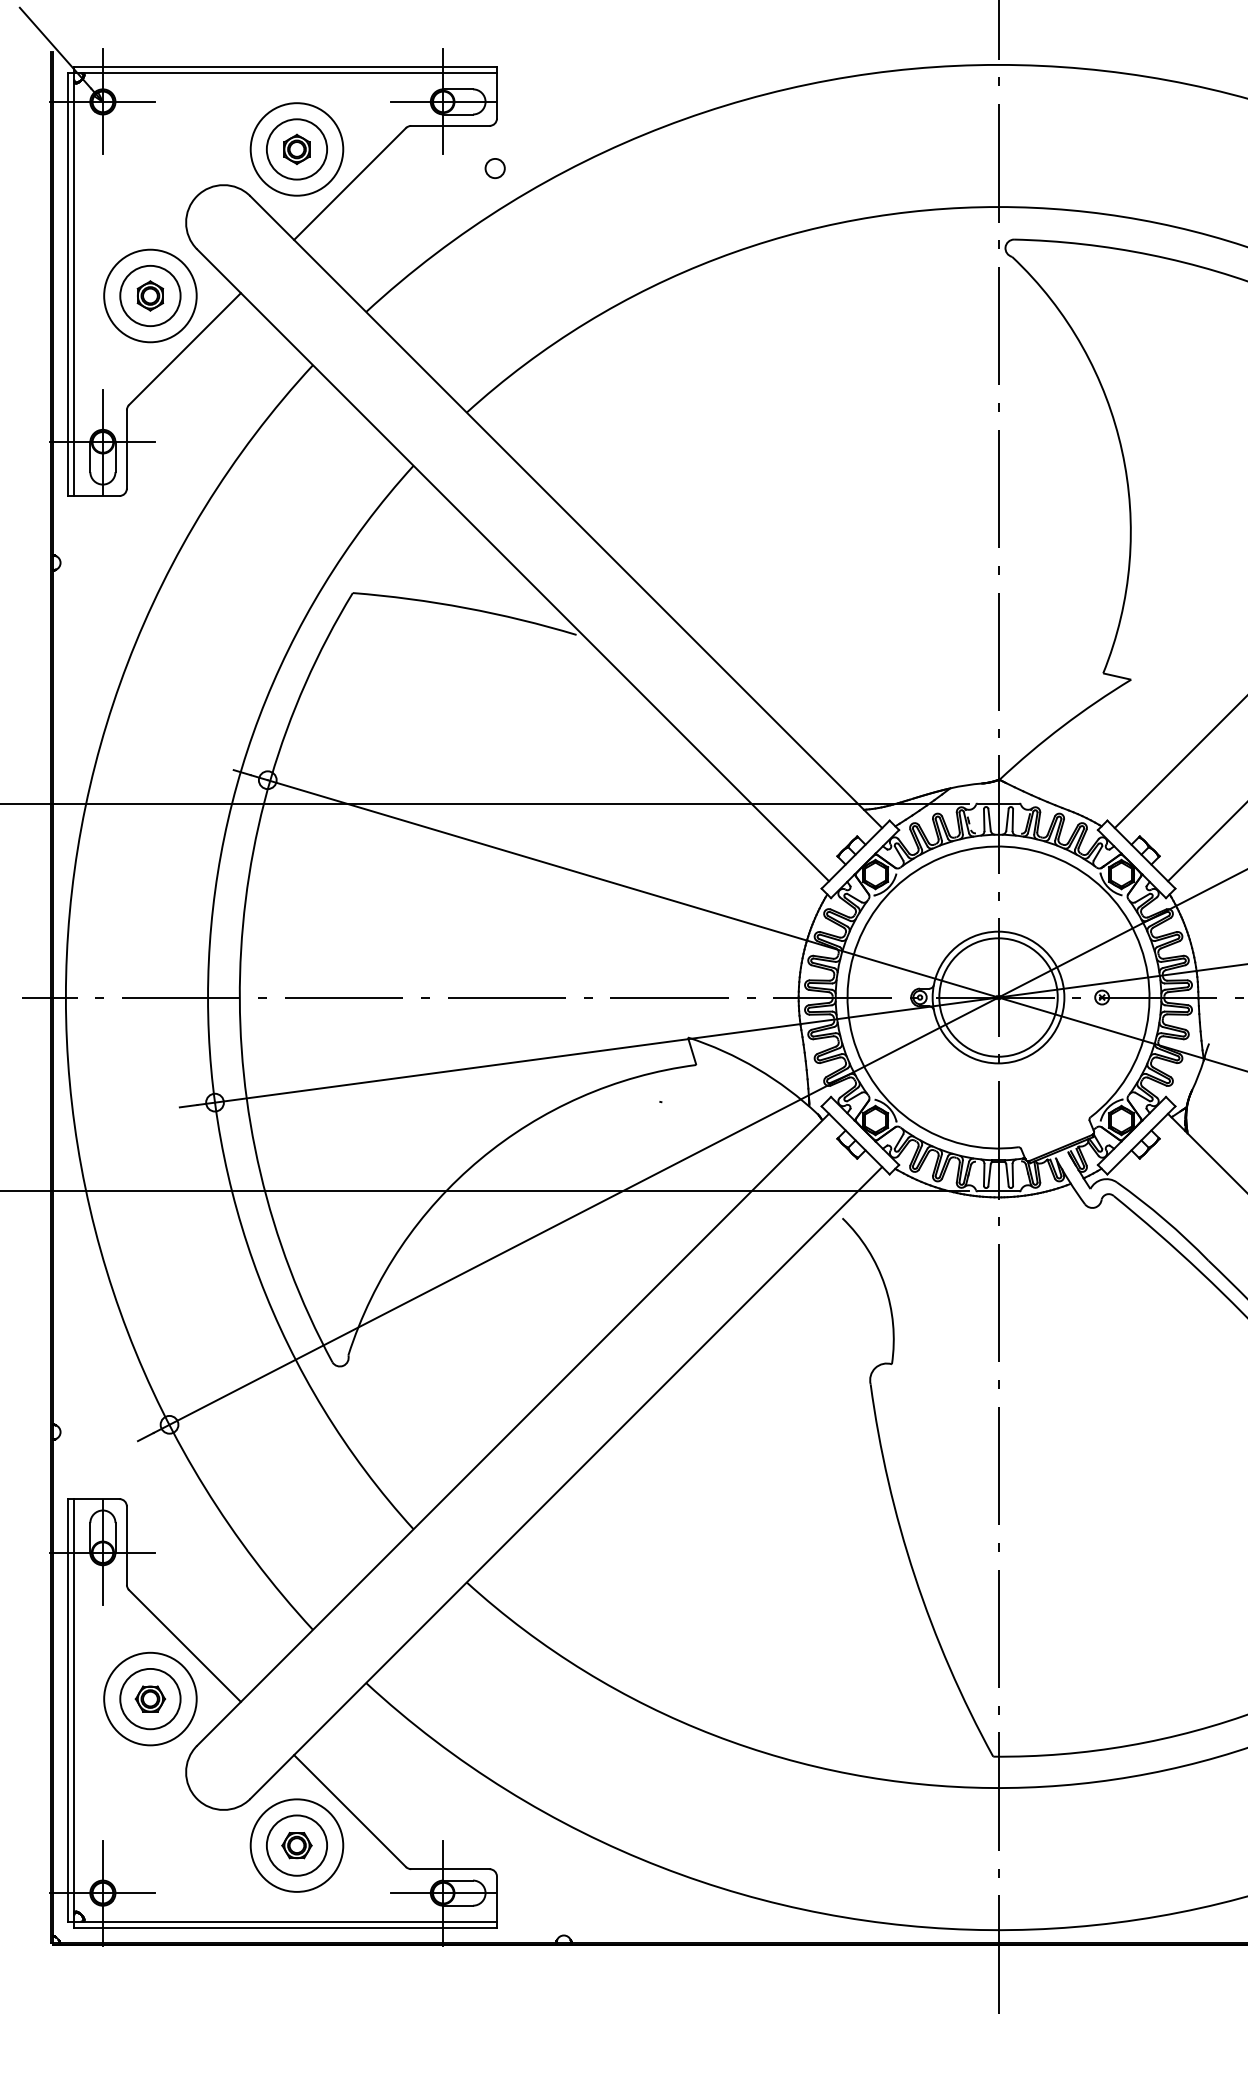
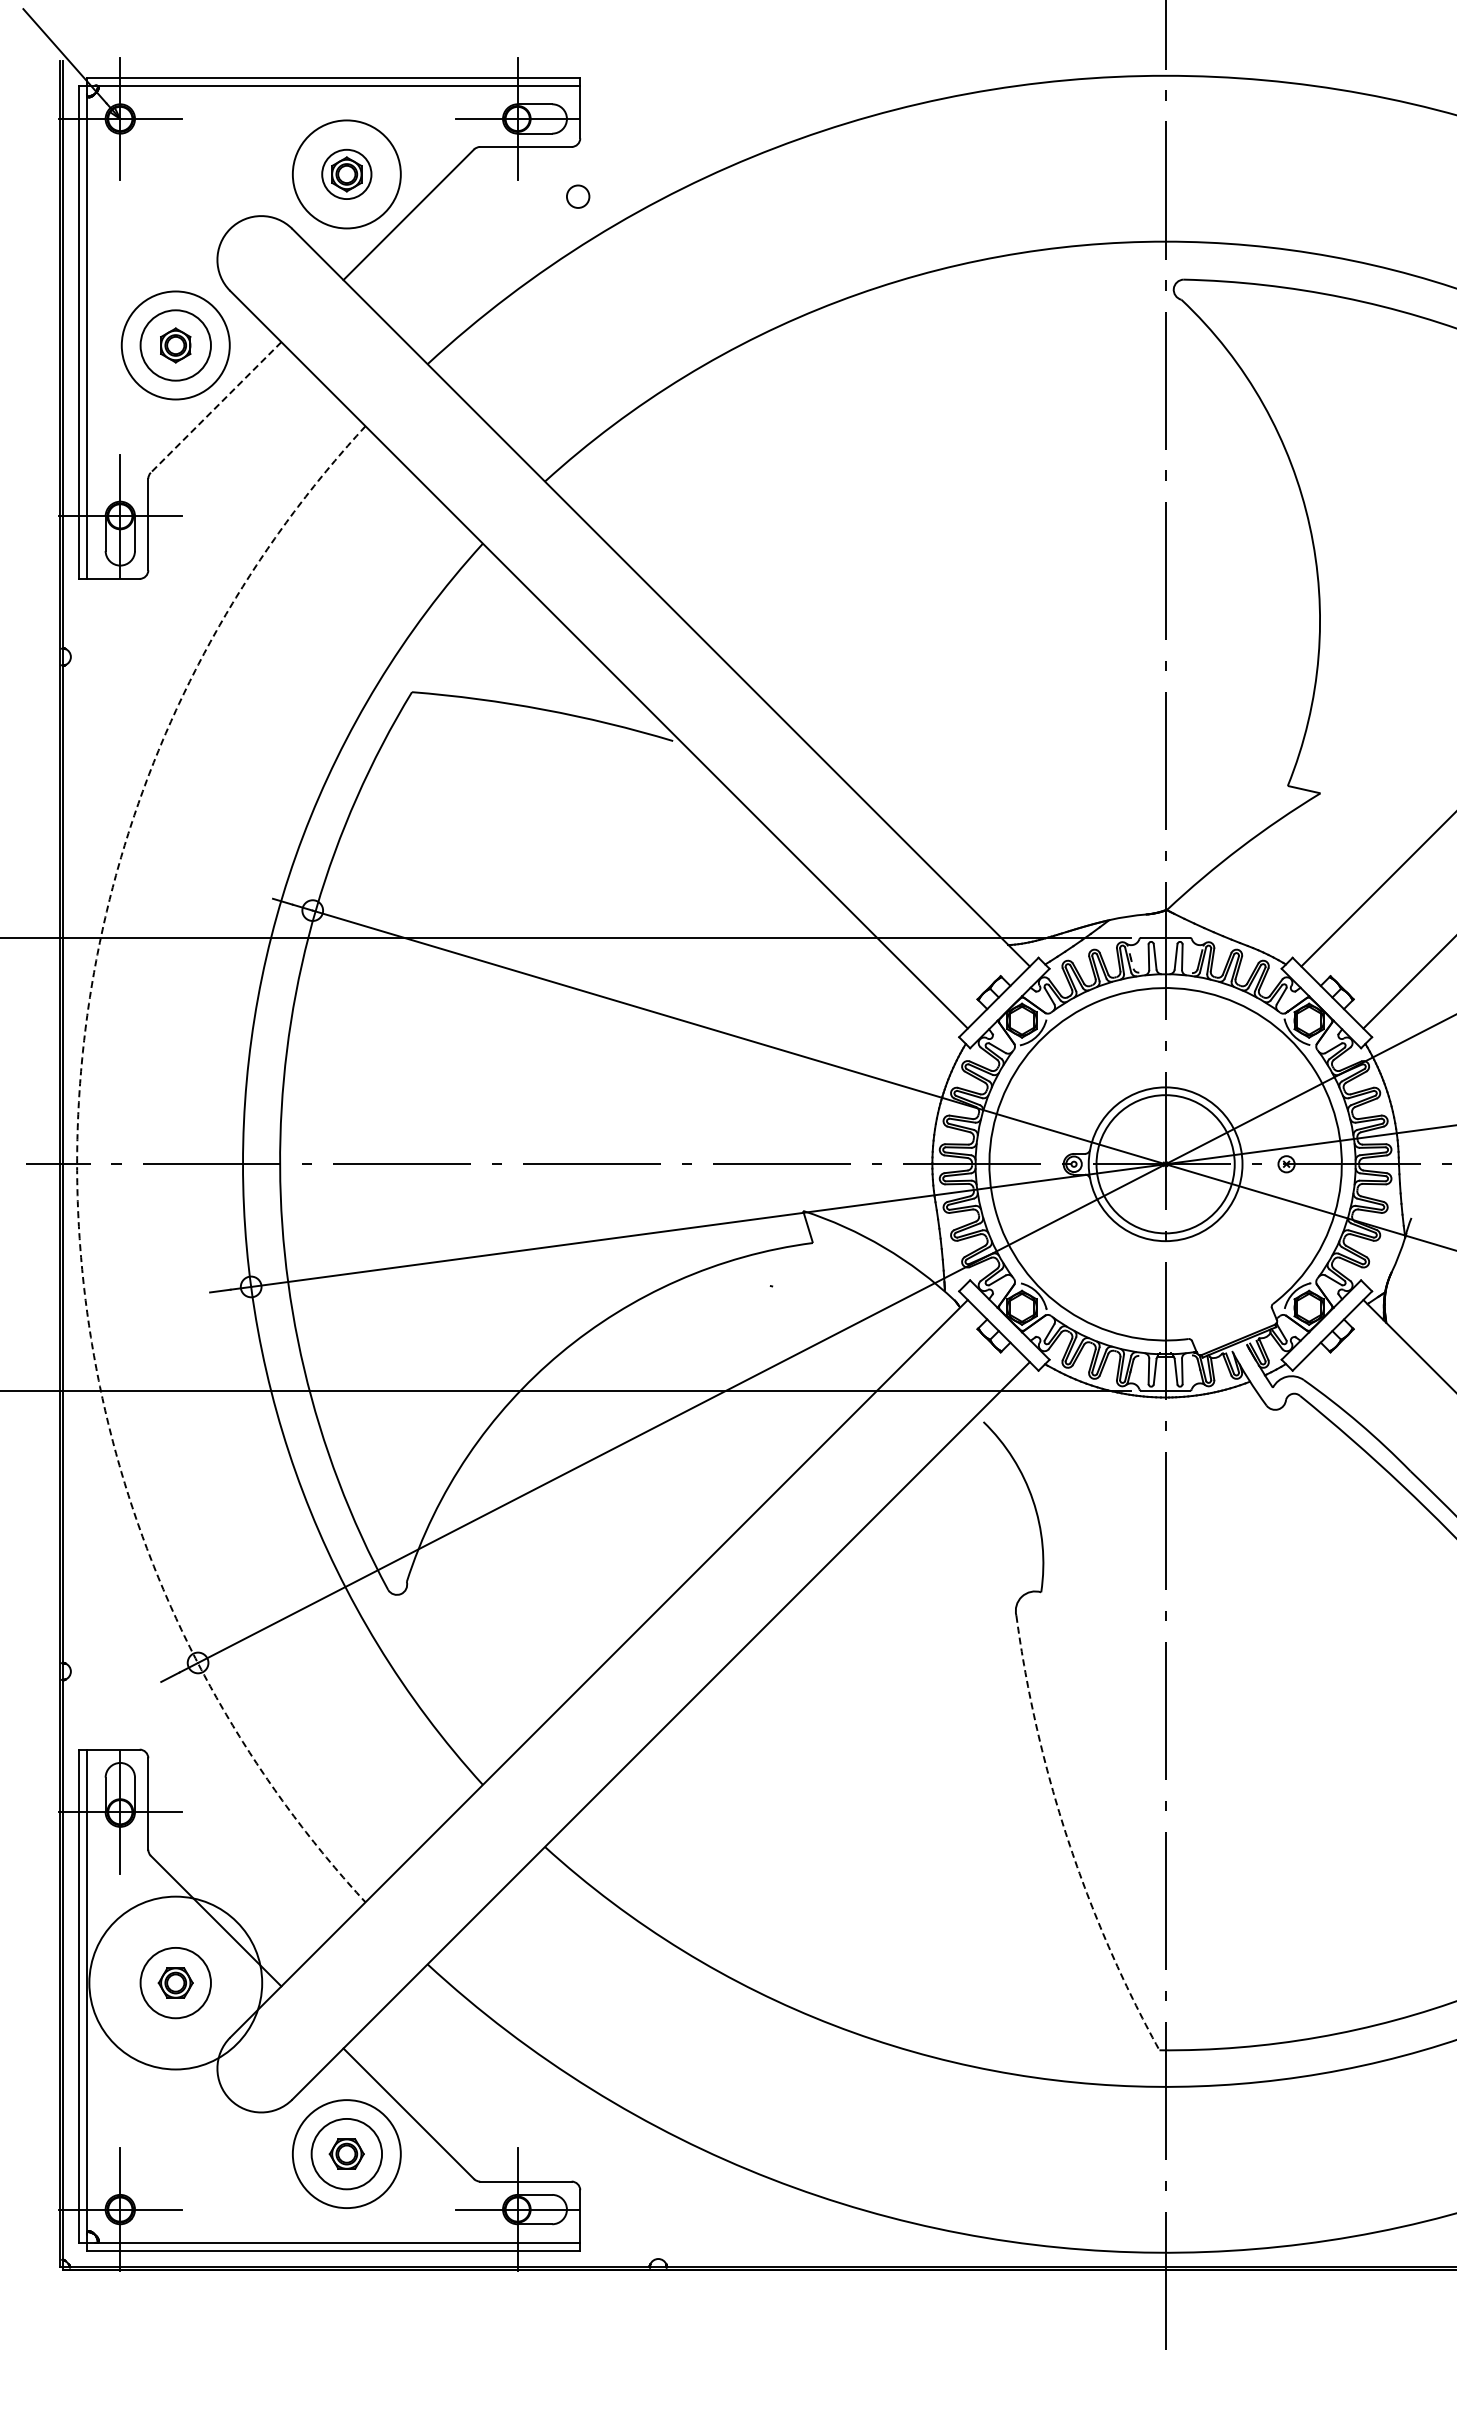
circle: (296, 149) -> (346, 174), size x0.7
line: (184, 349) -> (215, 407), solid -> dashed
arc: (66, 997) -> (77, 1164), solid -> dashed
arc: (914, 1576) -> (1067, 1839), solid -> dashed
circle: (150, 1699) -> (175, 1983), size x1.6

